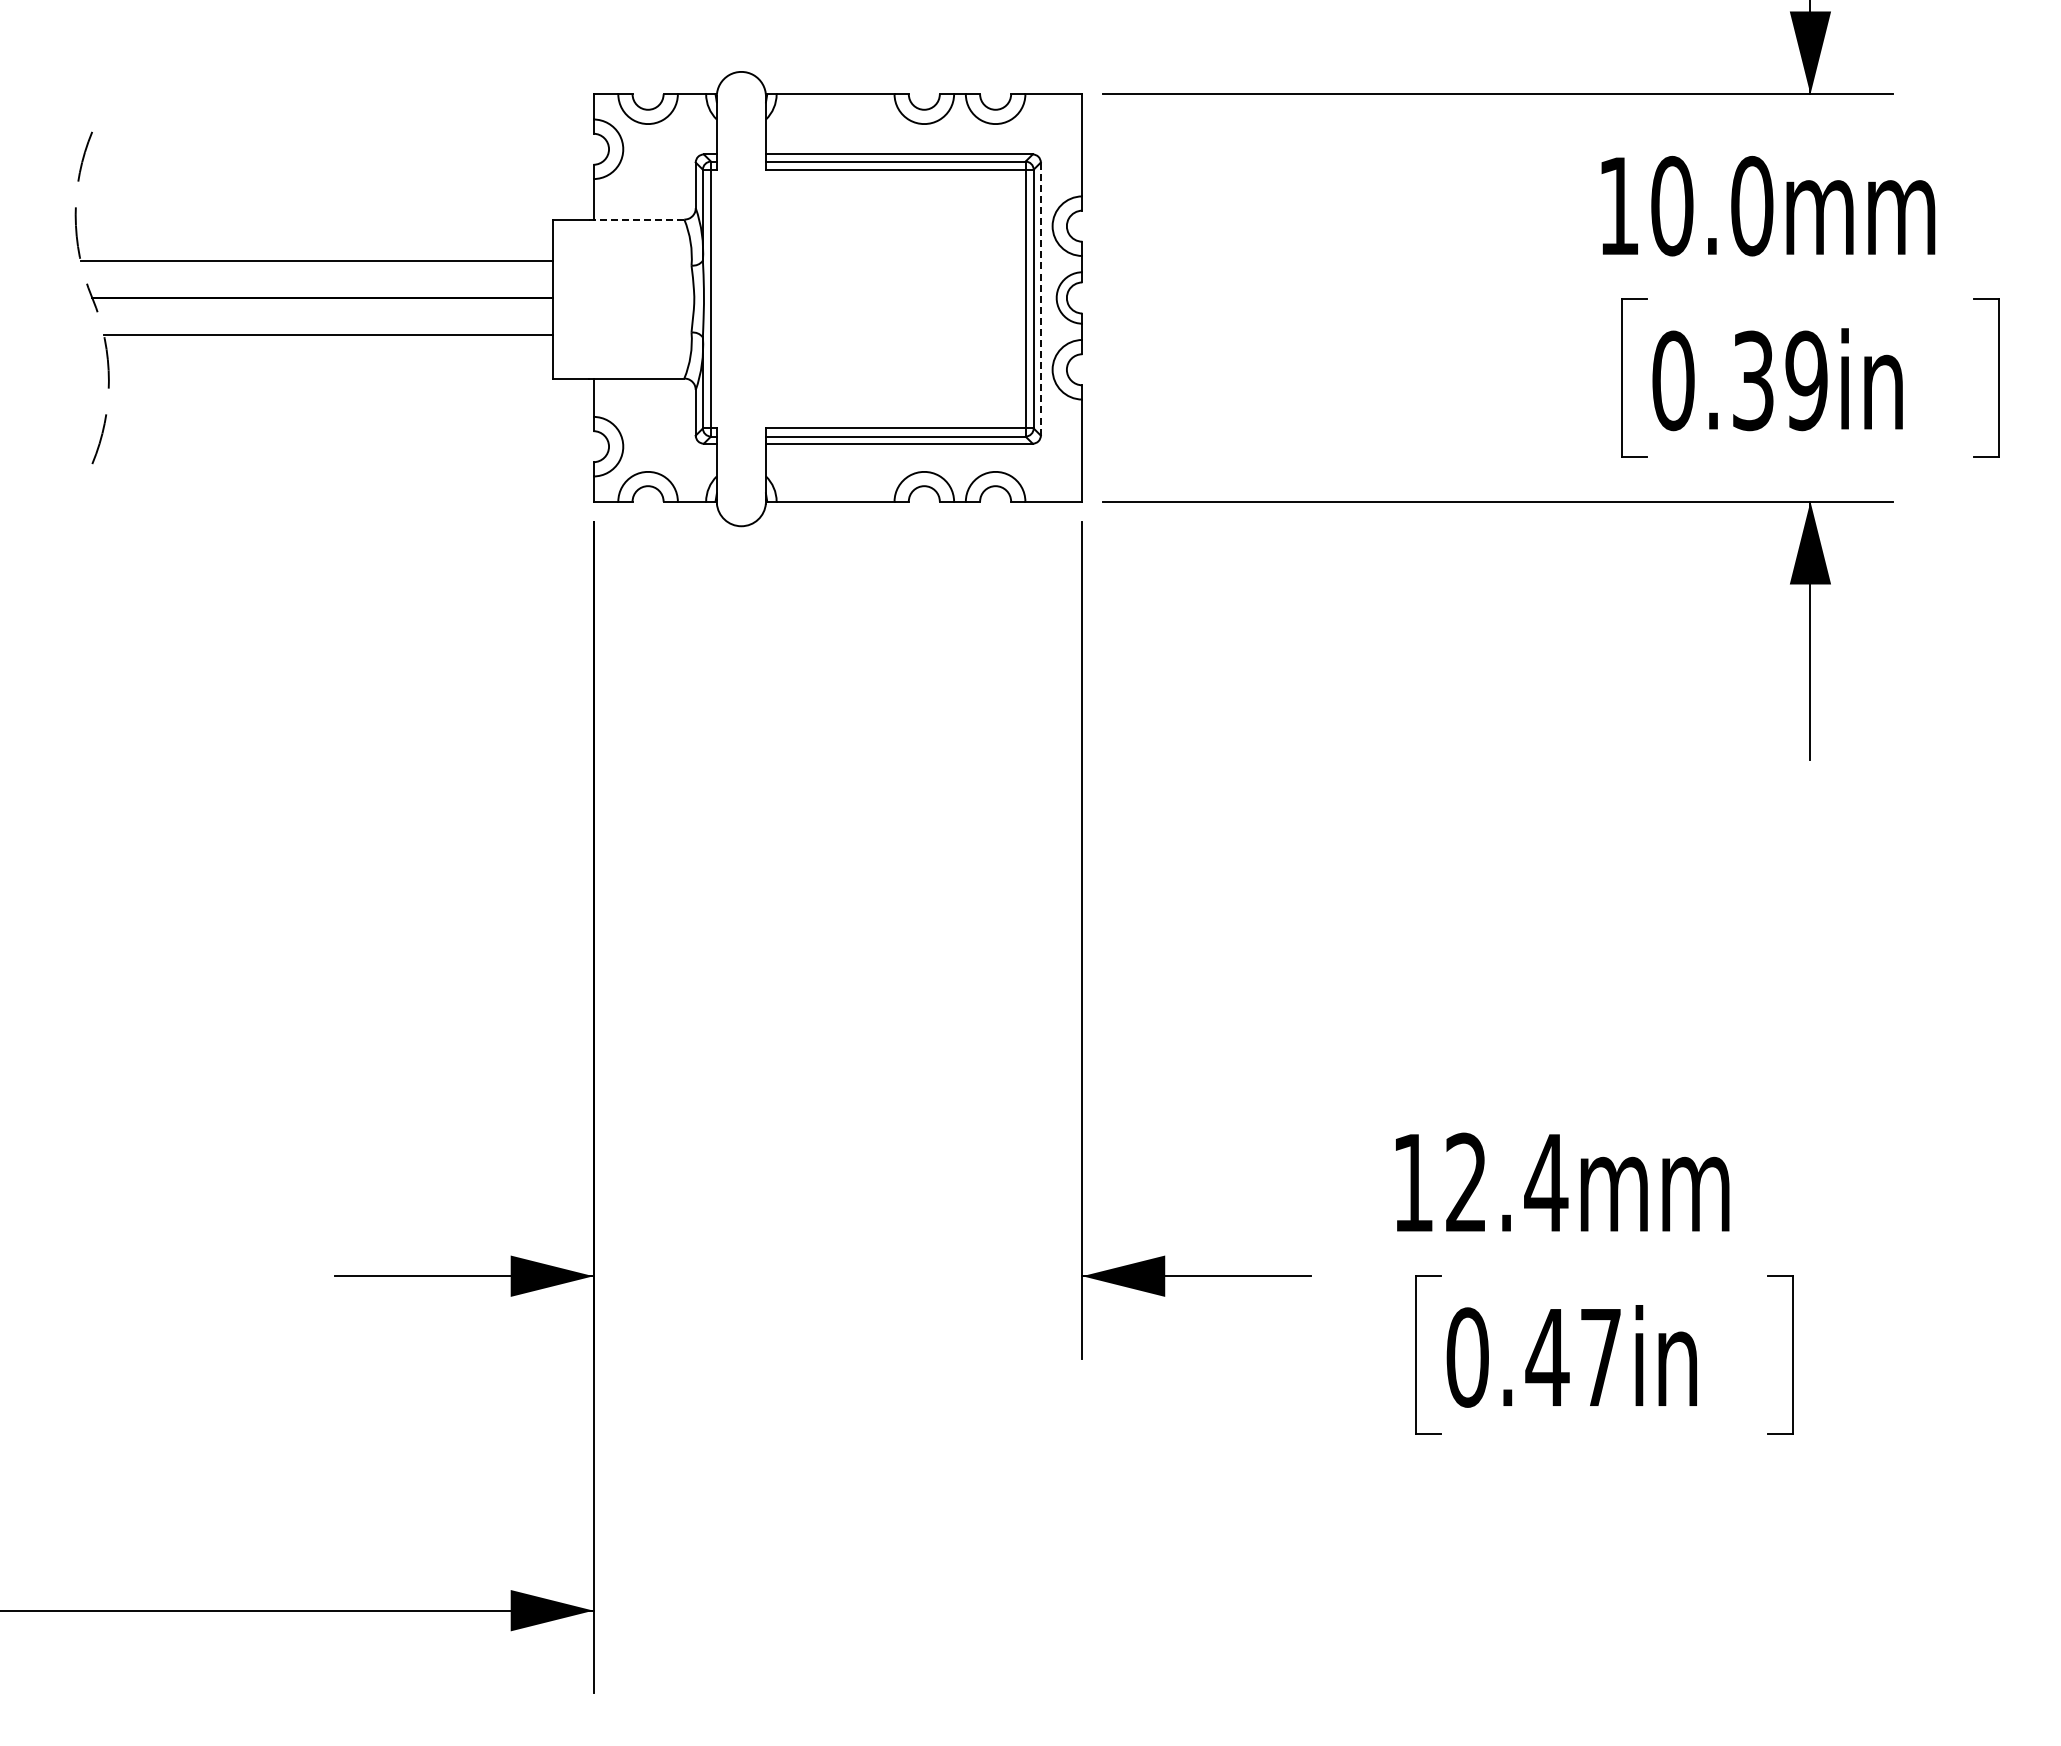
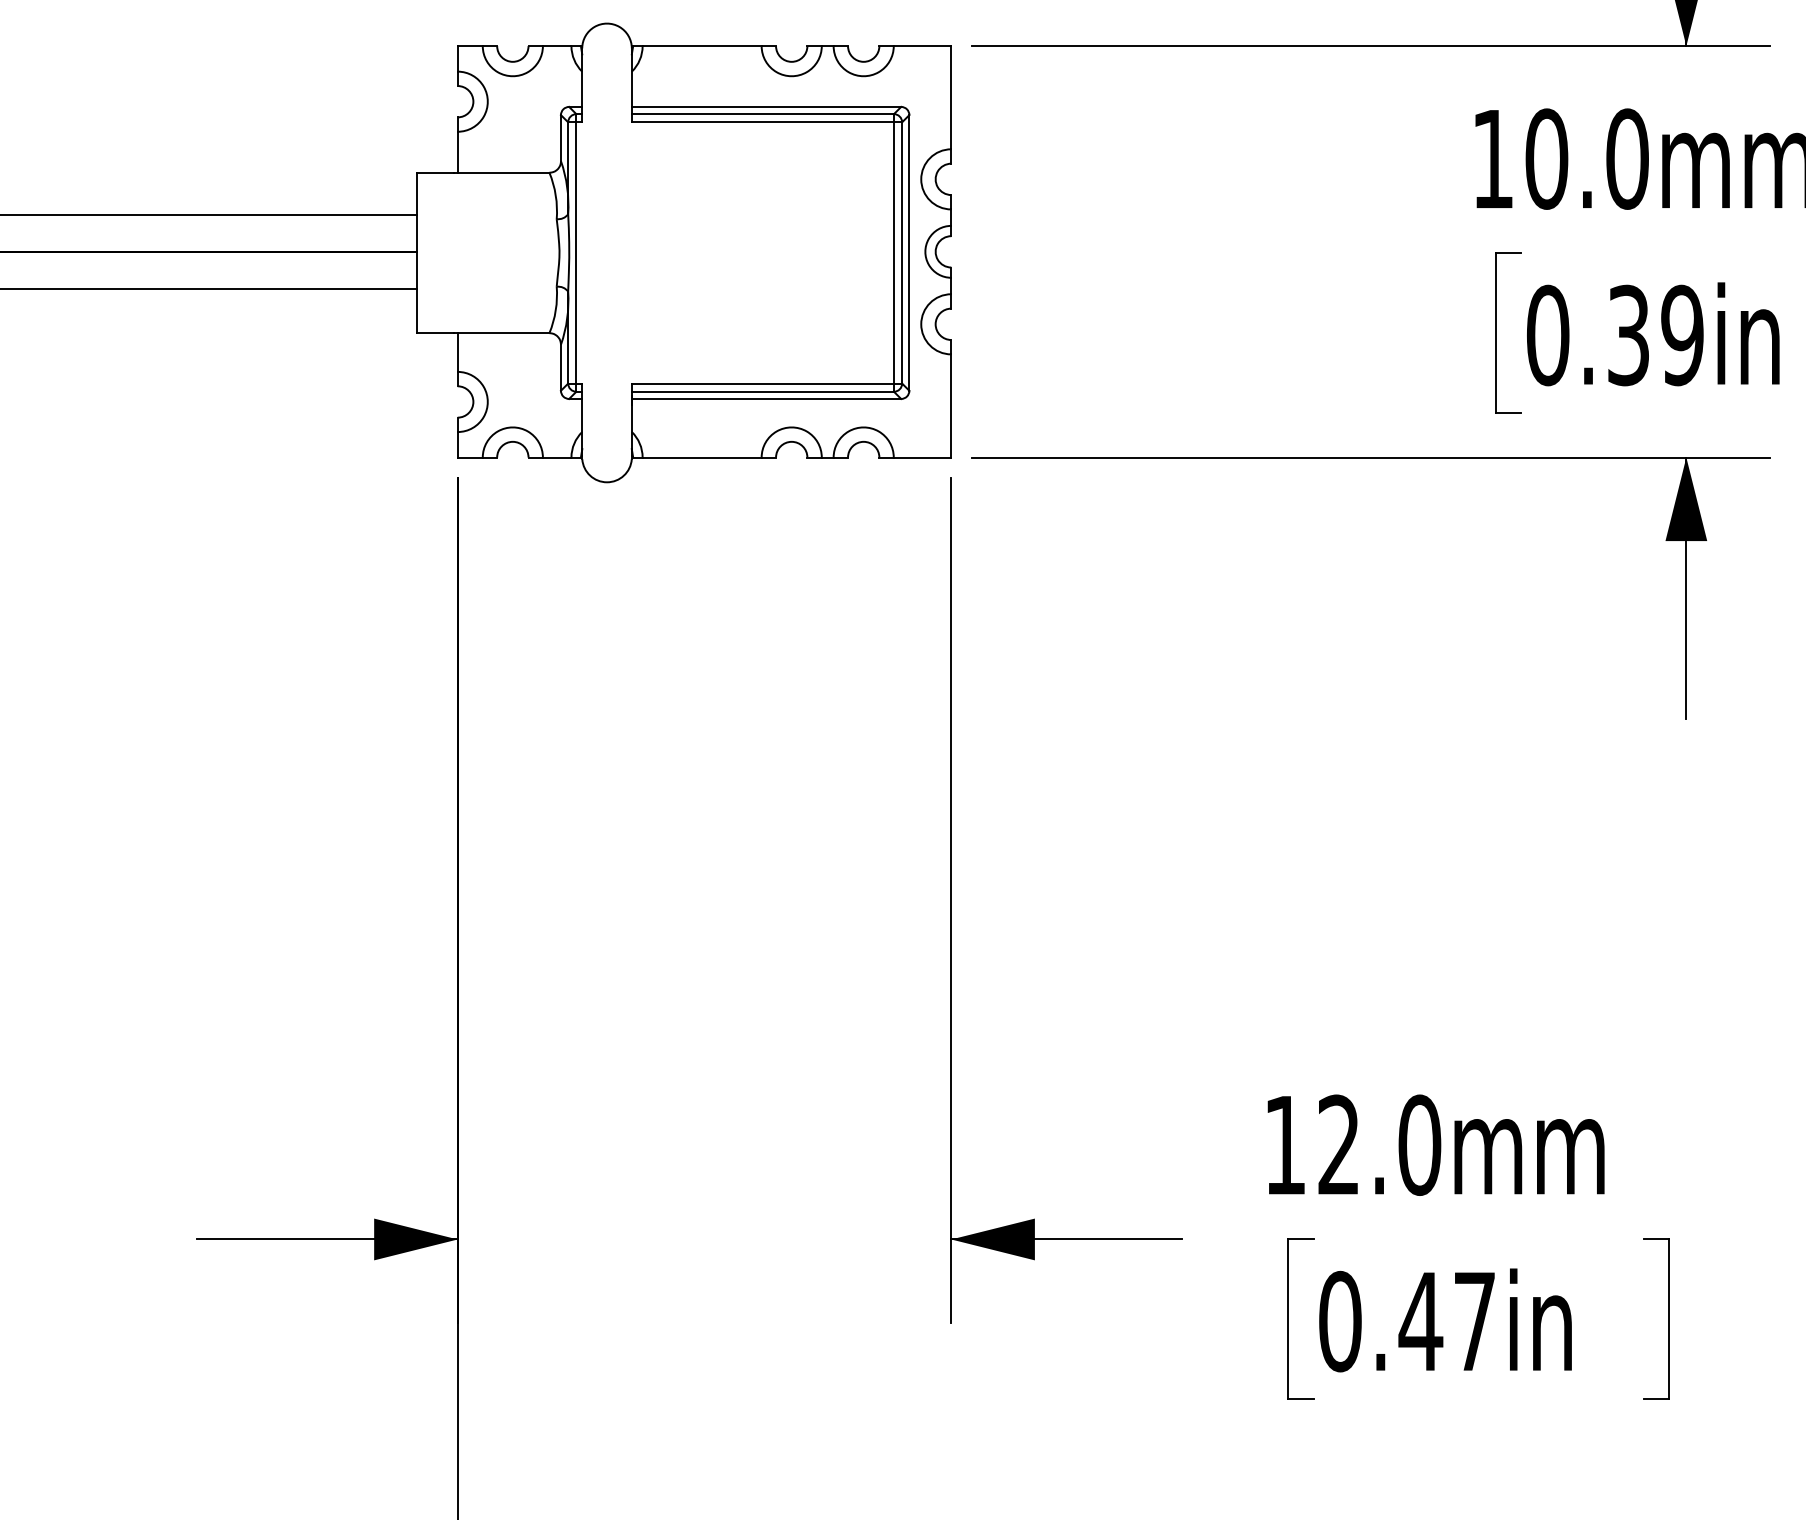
line: (636, 219) -> (501, 172), dashed -> solid
line: (1040, 299) -> (909, 253), dashed -> solid
text: (1546, 1182) -> (1419, 1144), 12.4mm -> 12.0mm

